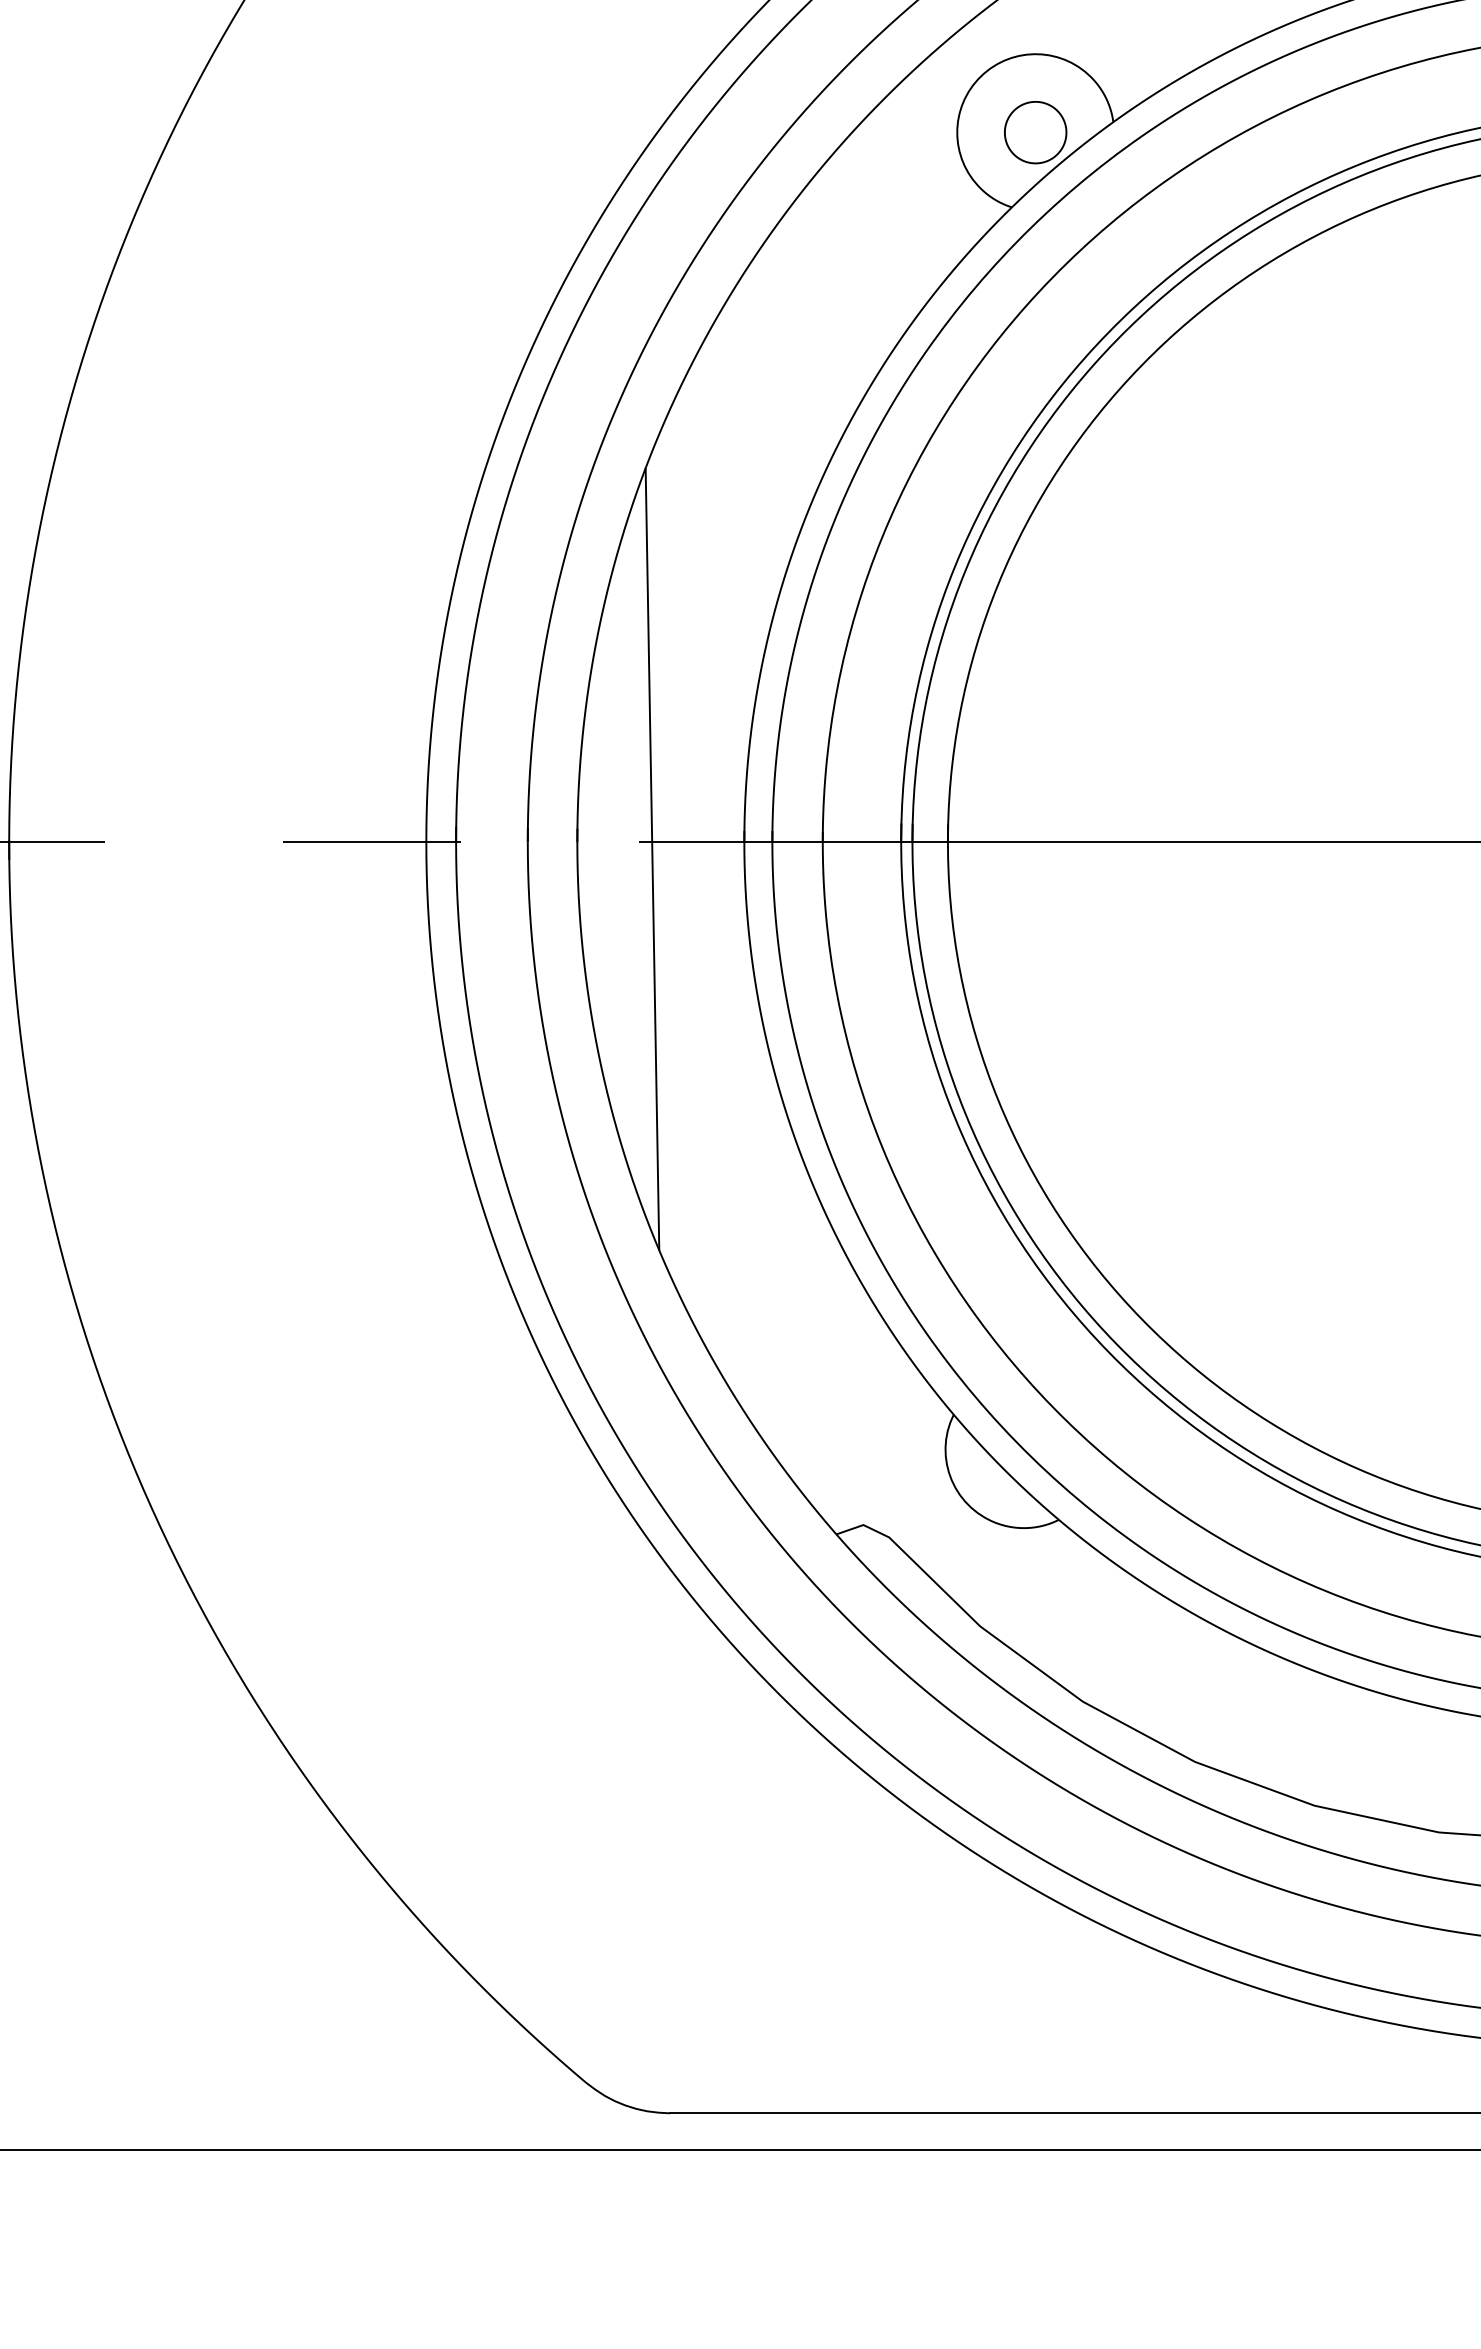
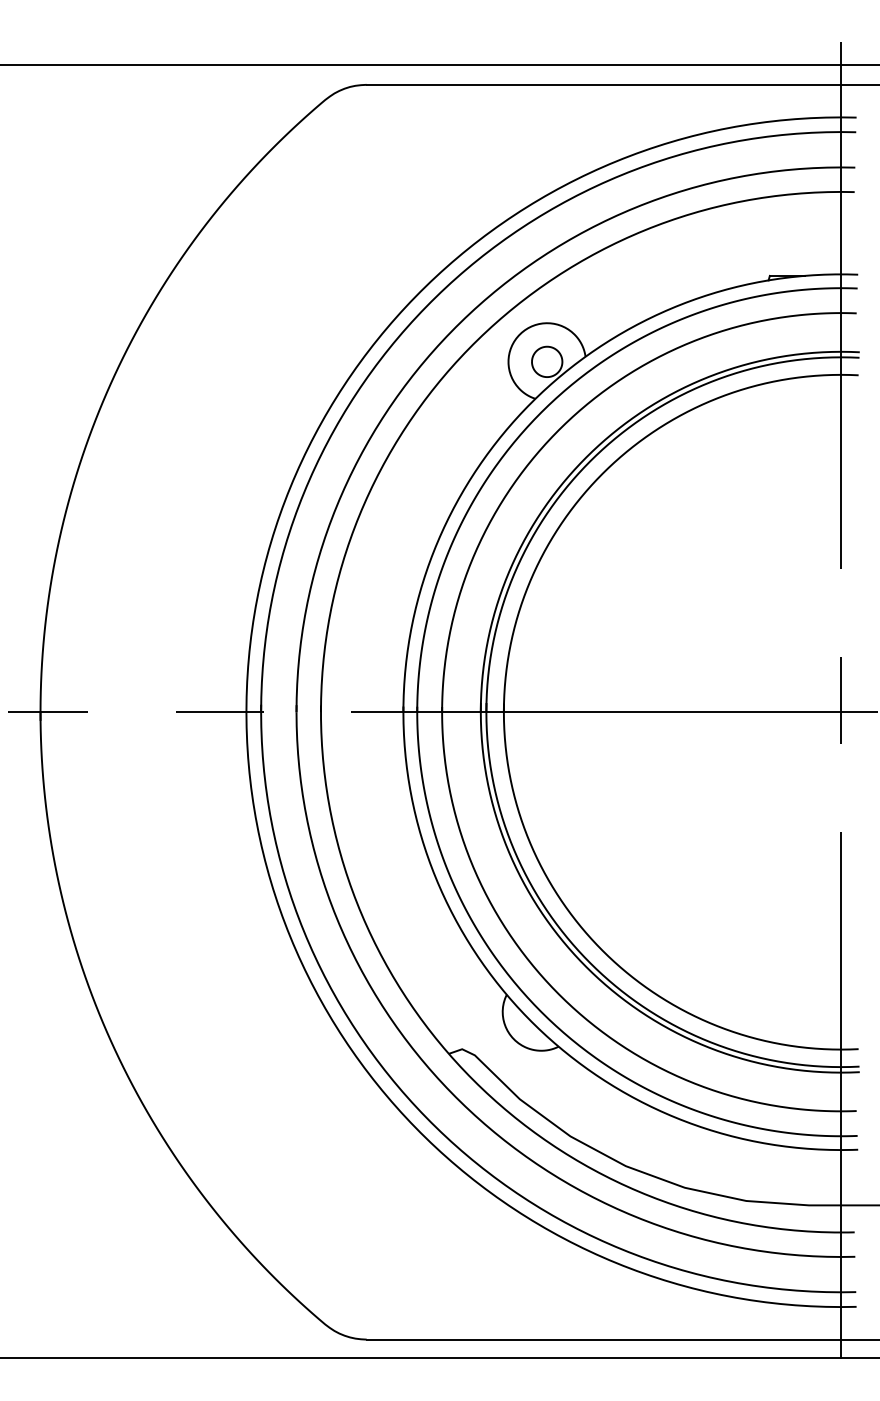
line: (651, 859) -> (357, 720), removed

